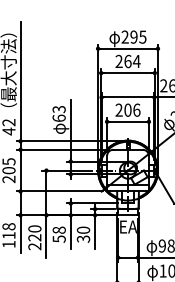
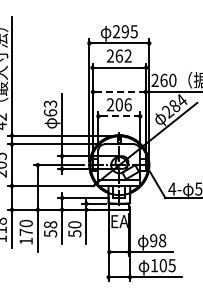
text: (137, 60) -> (128, 55), 264 -> 262
line: (128, 97) -> (119, 92), solid -> dashed
line: (128, 121) -> (119, 116), solid -> dashed
text: (83, 238) -> (74, 233), 30 -> 50
text: (34, 241) -> (25, 236), 220 -> 170

